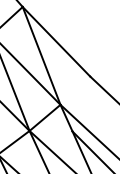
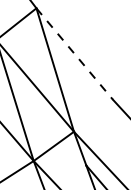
line: (56, 42) -> (74, 54), solid -> dashed

